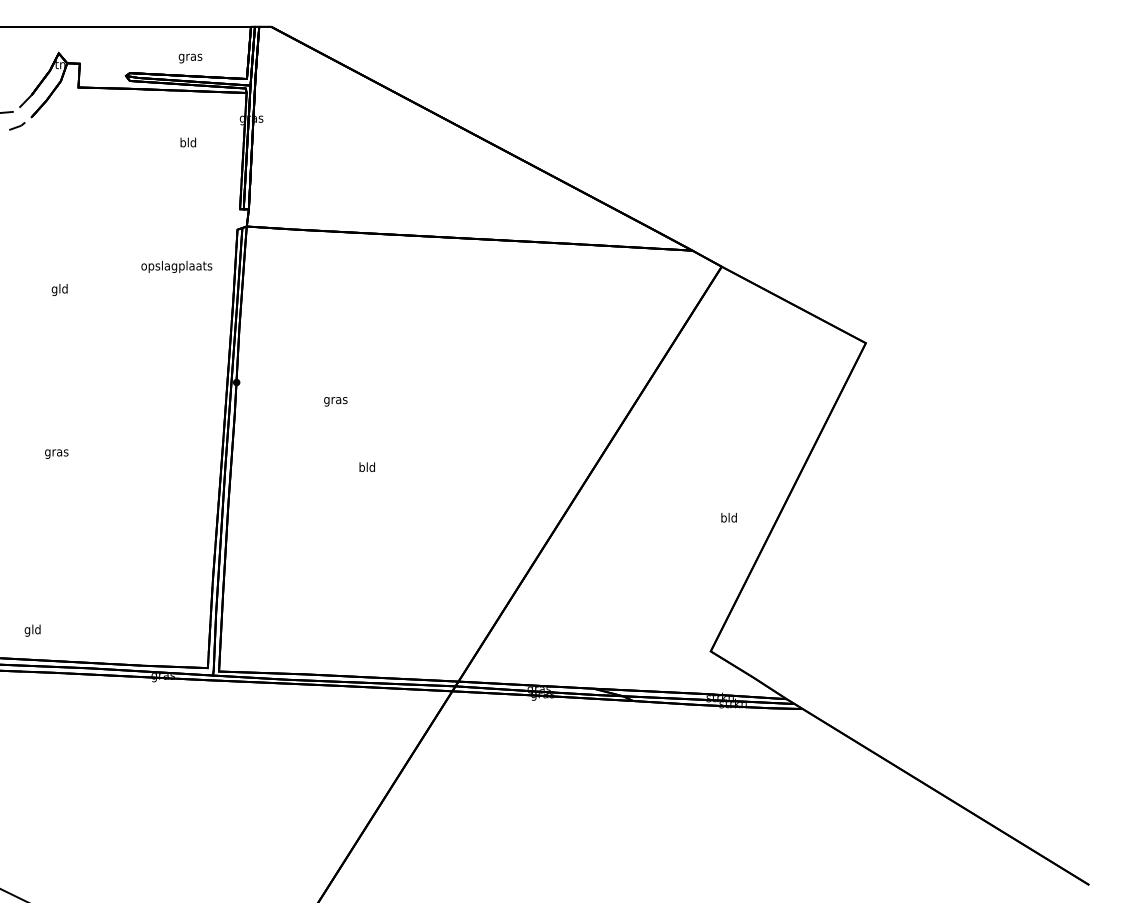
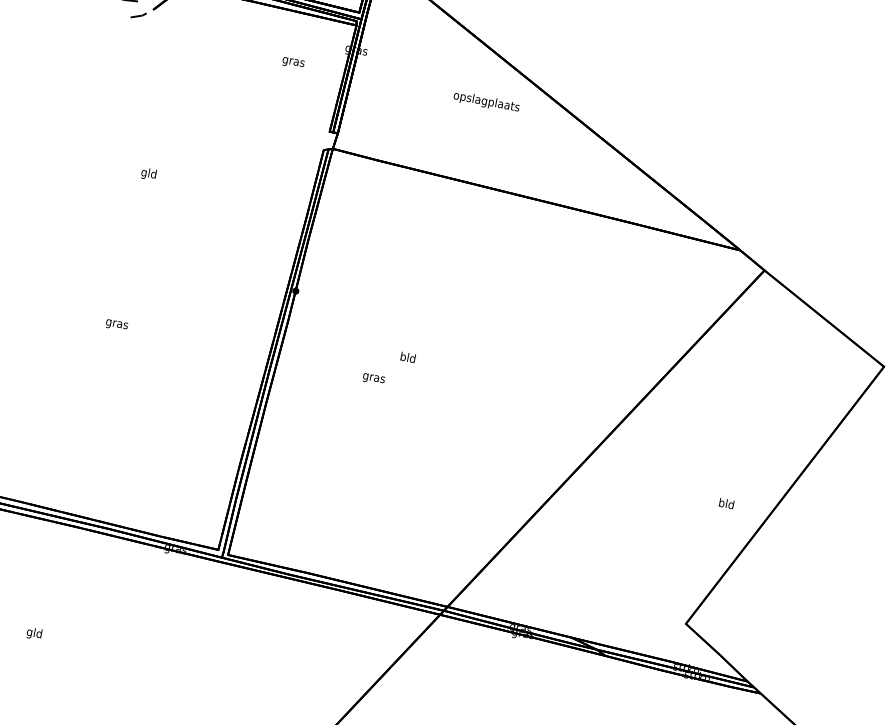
text: (188, 143) -> (293, 61), bld -> gras
text: (176, 266) -> (486, 101), moved
text: (335, 401) -> (373, 378), moved
text: (366, 466) -> (407, 356), moved
text: (32, 630) -> (34, 633), moved

